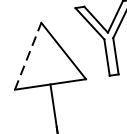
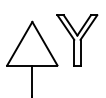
line: (29, 55) -> (20, 43), dashed -> solid

